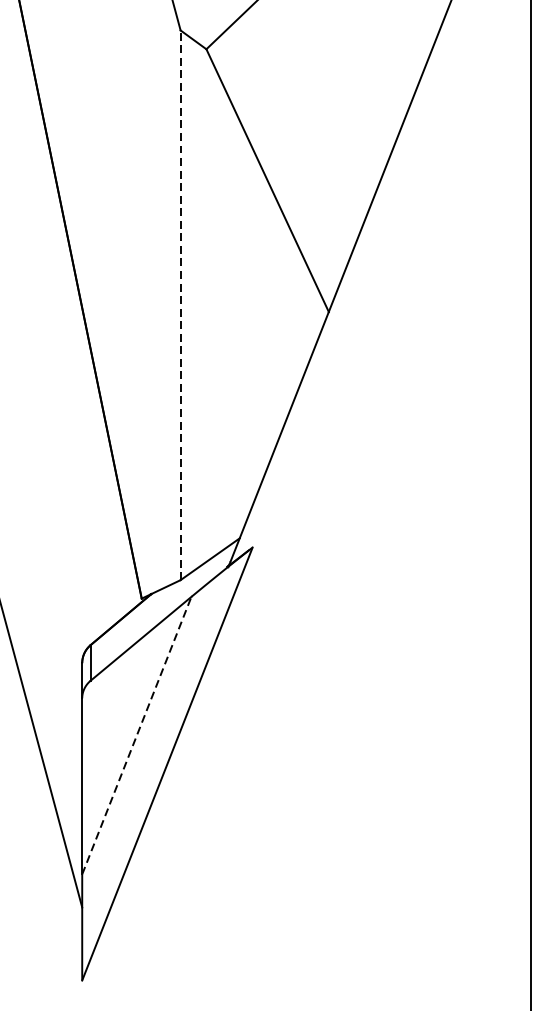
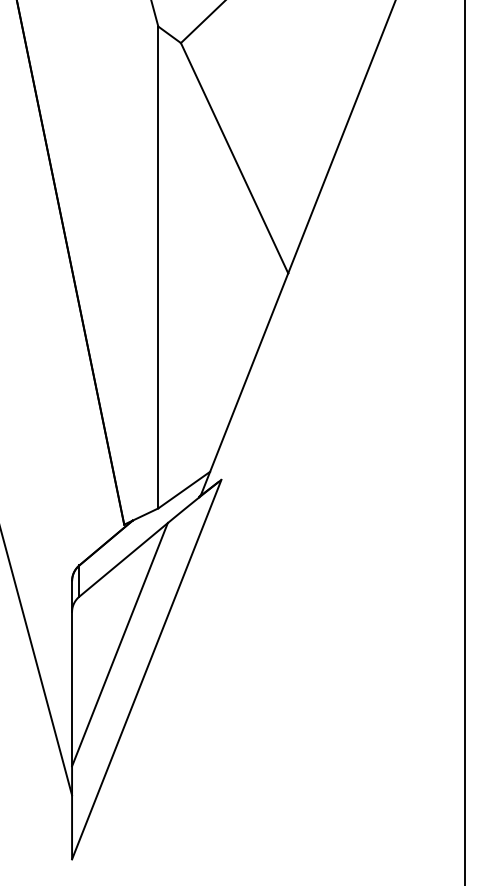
line: (180, 305) -> (158, 267), dashed -> solid
line: (136, 735) -> (119, 644), dashed -> solid

